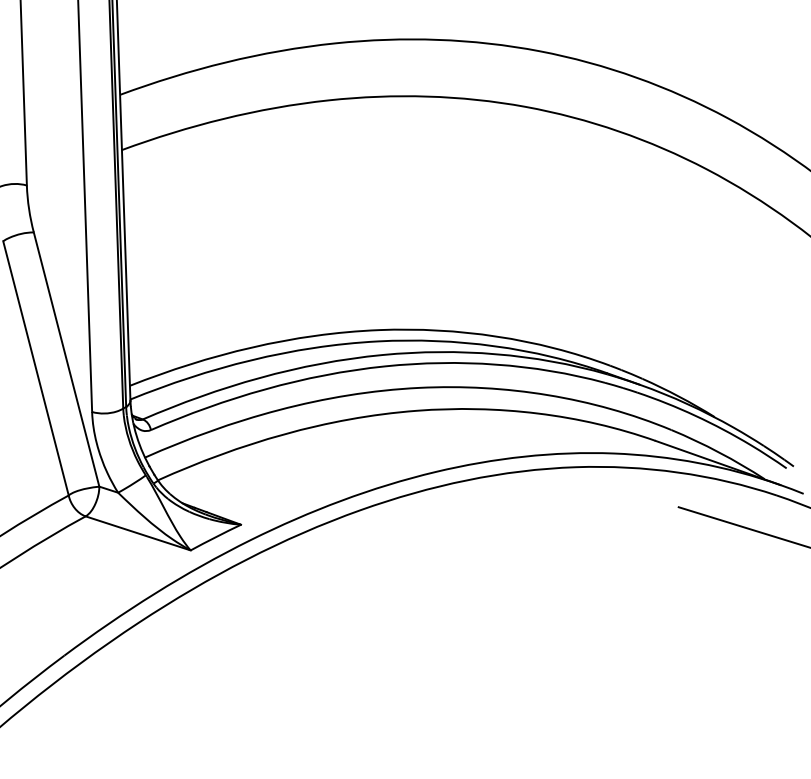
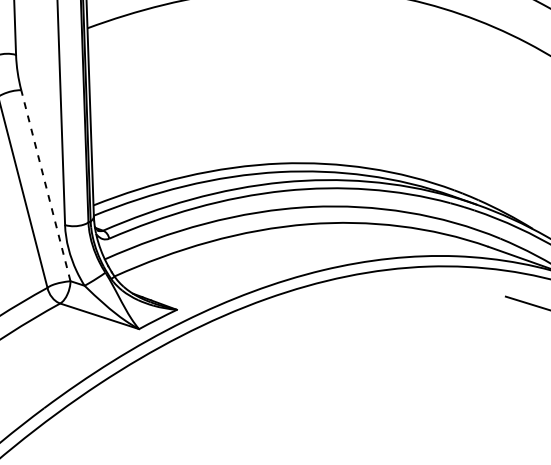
line: (66, 359) -> (45, 185), solid -> dashed

